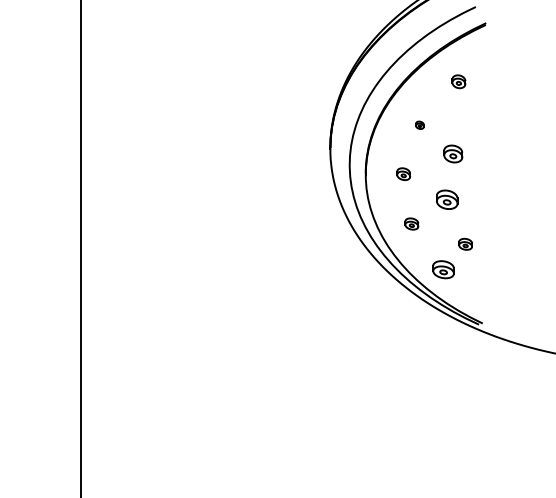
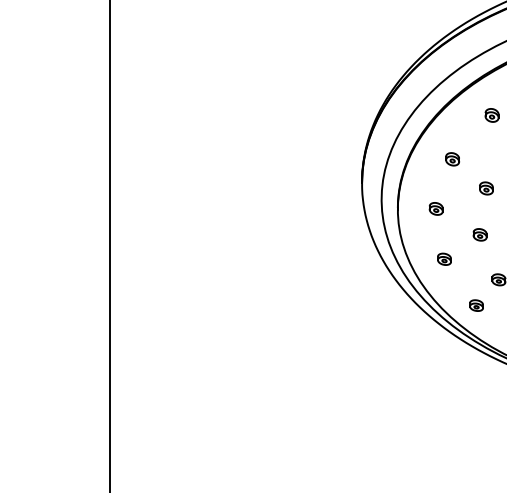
part: (419, 125) -> (452, 159), size x1.67
part: (453, 153) -> (486, 187), size x0.71
part: (446, 199) -> (479, 234), size x0.62
part: (443, 269) -> (476, 305), size x0.62

